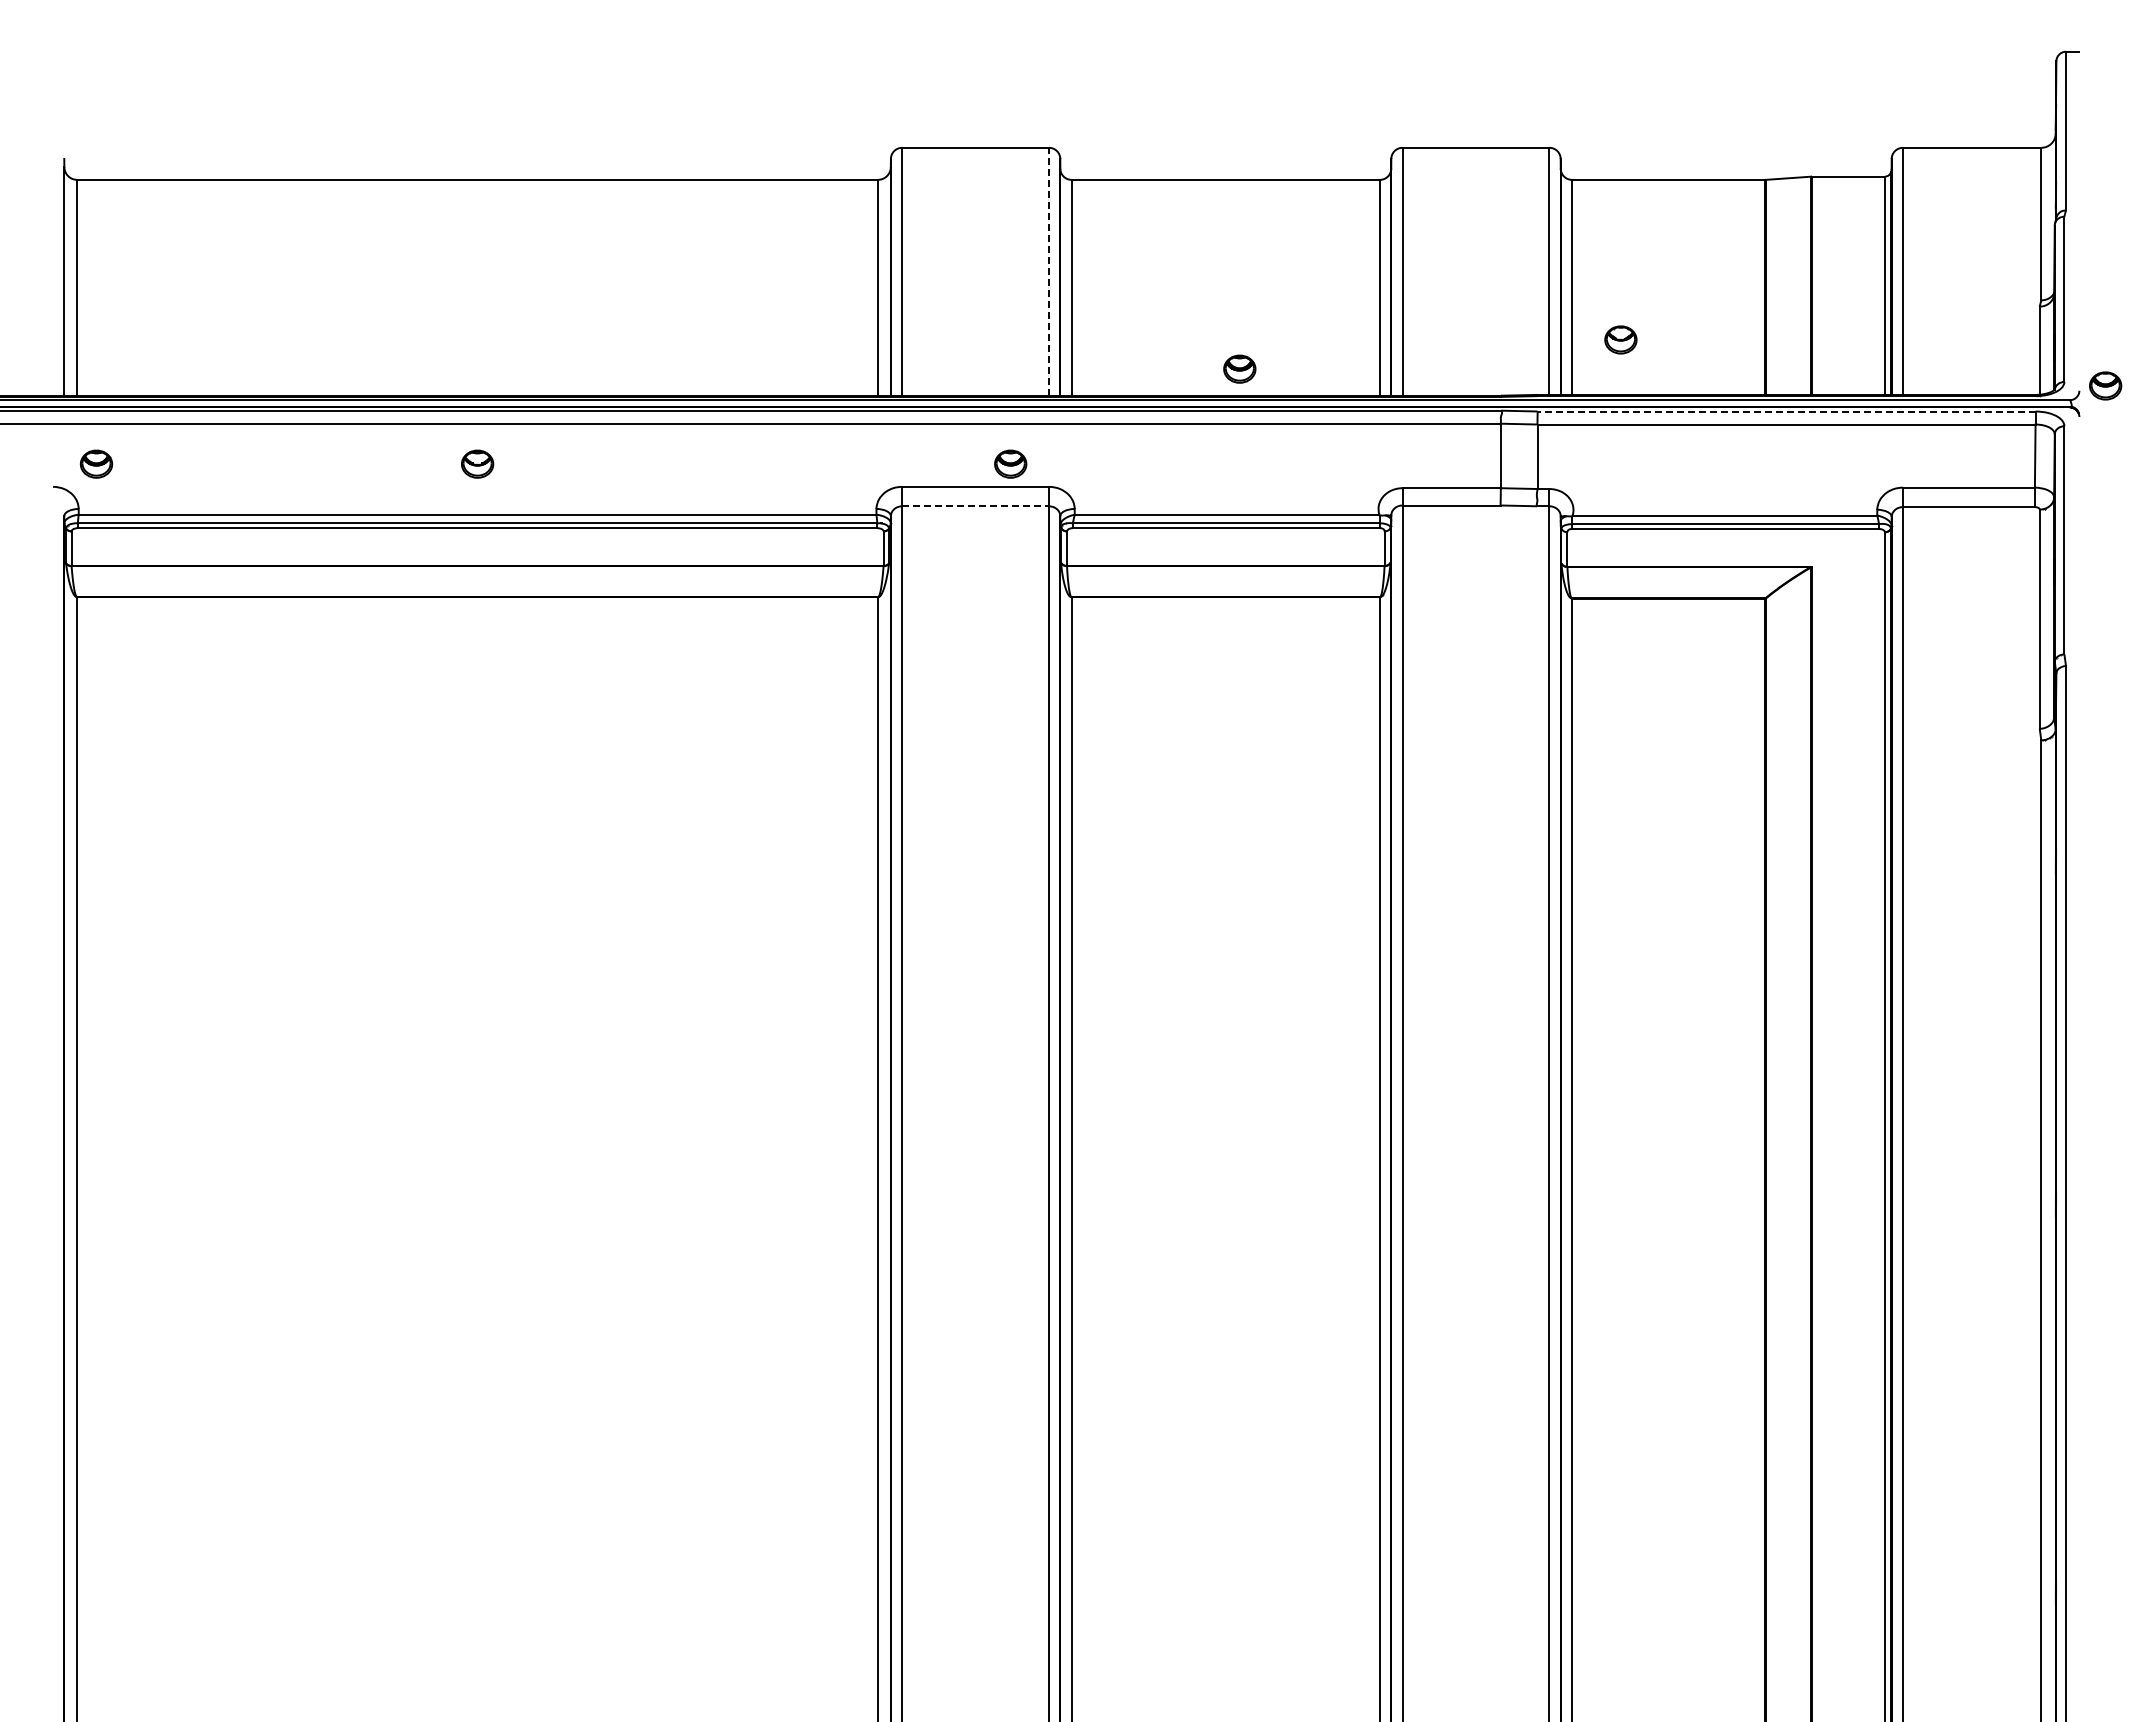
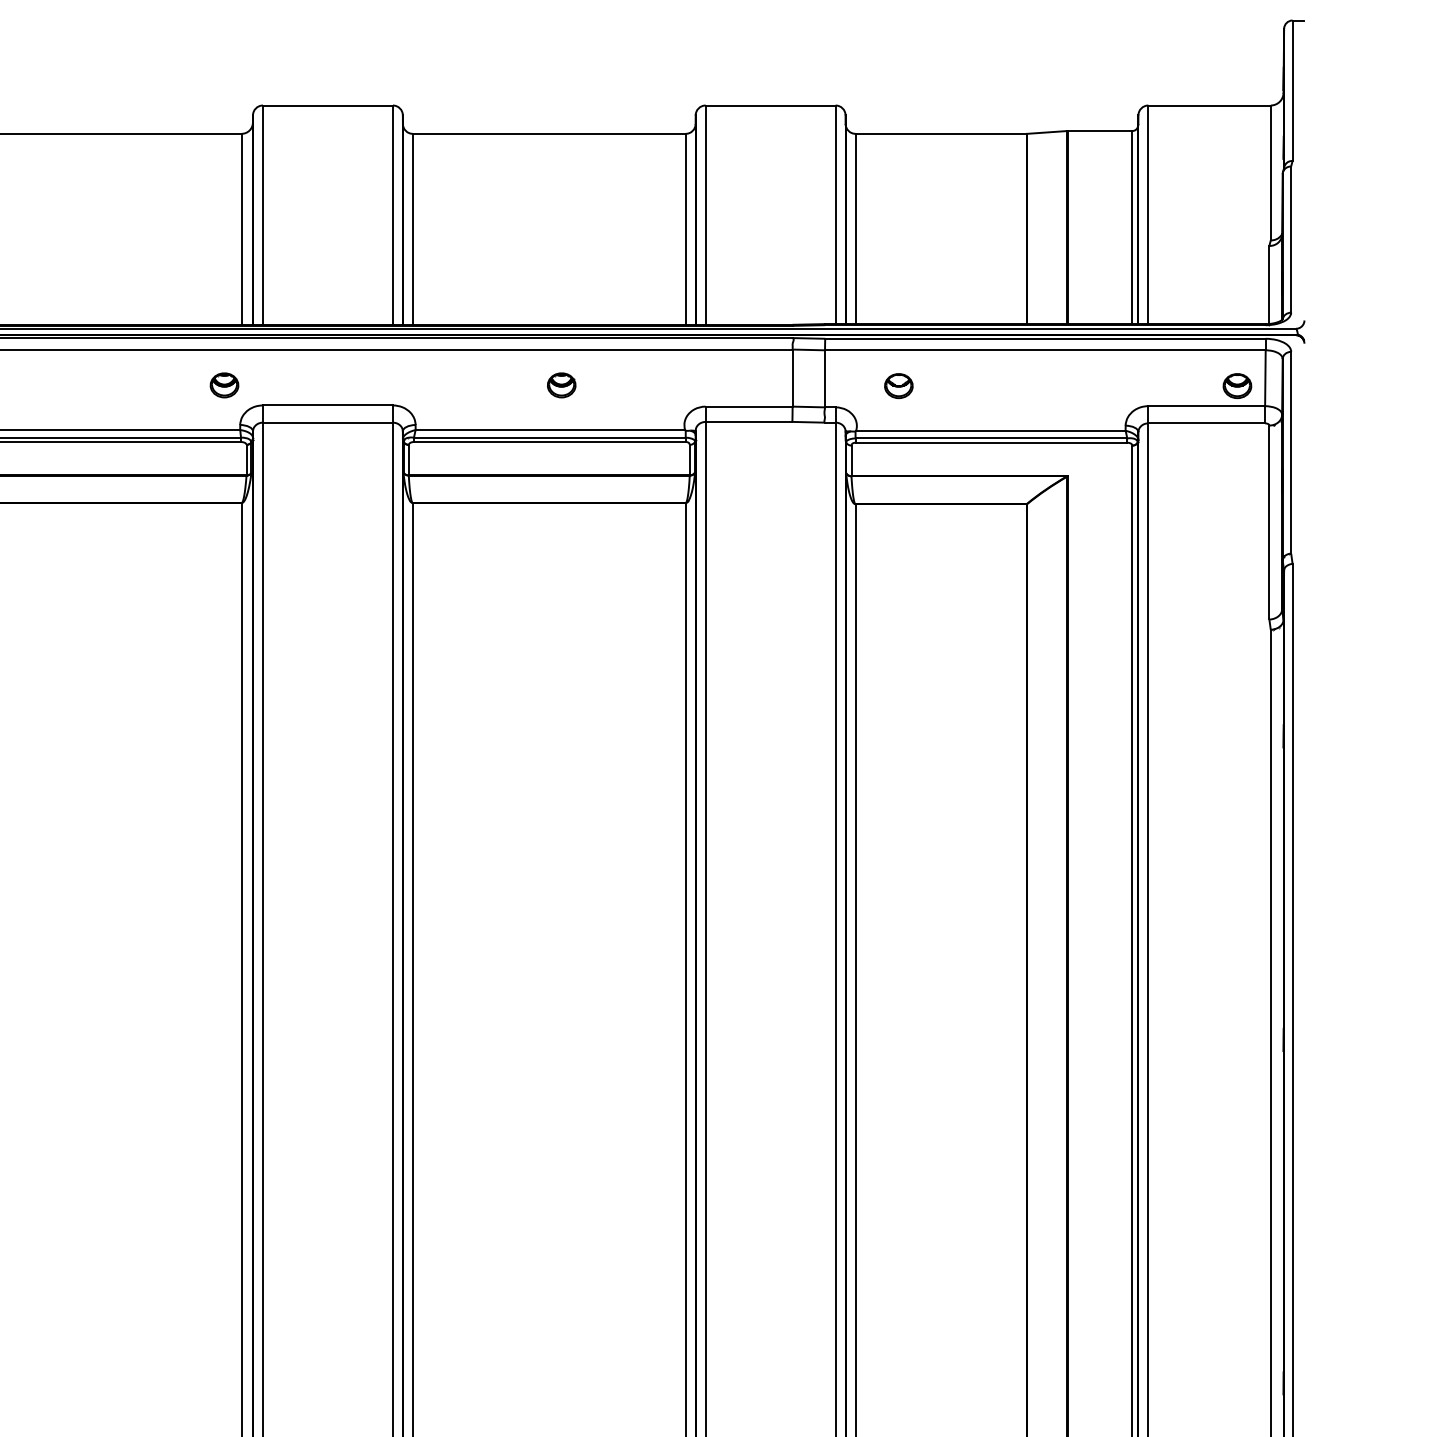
line: (1049, 271) -> (393, 214), dashed -> solid
part: (1620, 339) -> (898, 385), moved
part: (1239, 368) -> (561, 384), moved
part: (2105, 385) -> (1237, 385), moved
line: (1786, 411) -> (1045, 338), dashed -> solid
part: (1010, 463) -> (224, 384), moved
line: (976, 506) -> (328, 422), dashed -> solid

